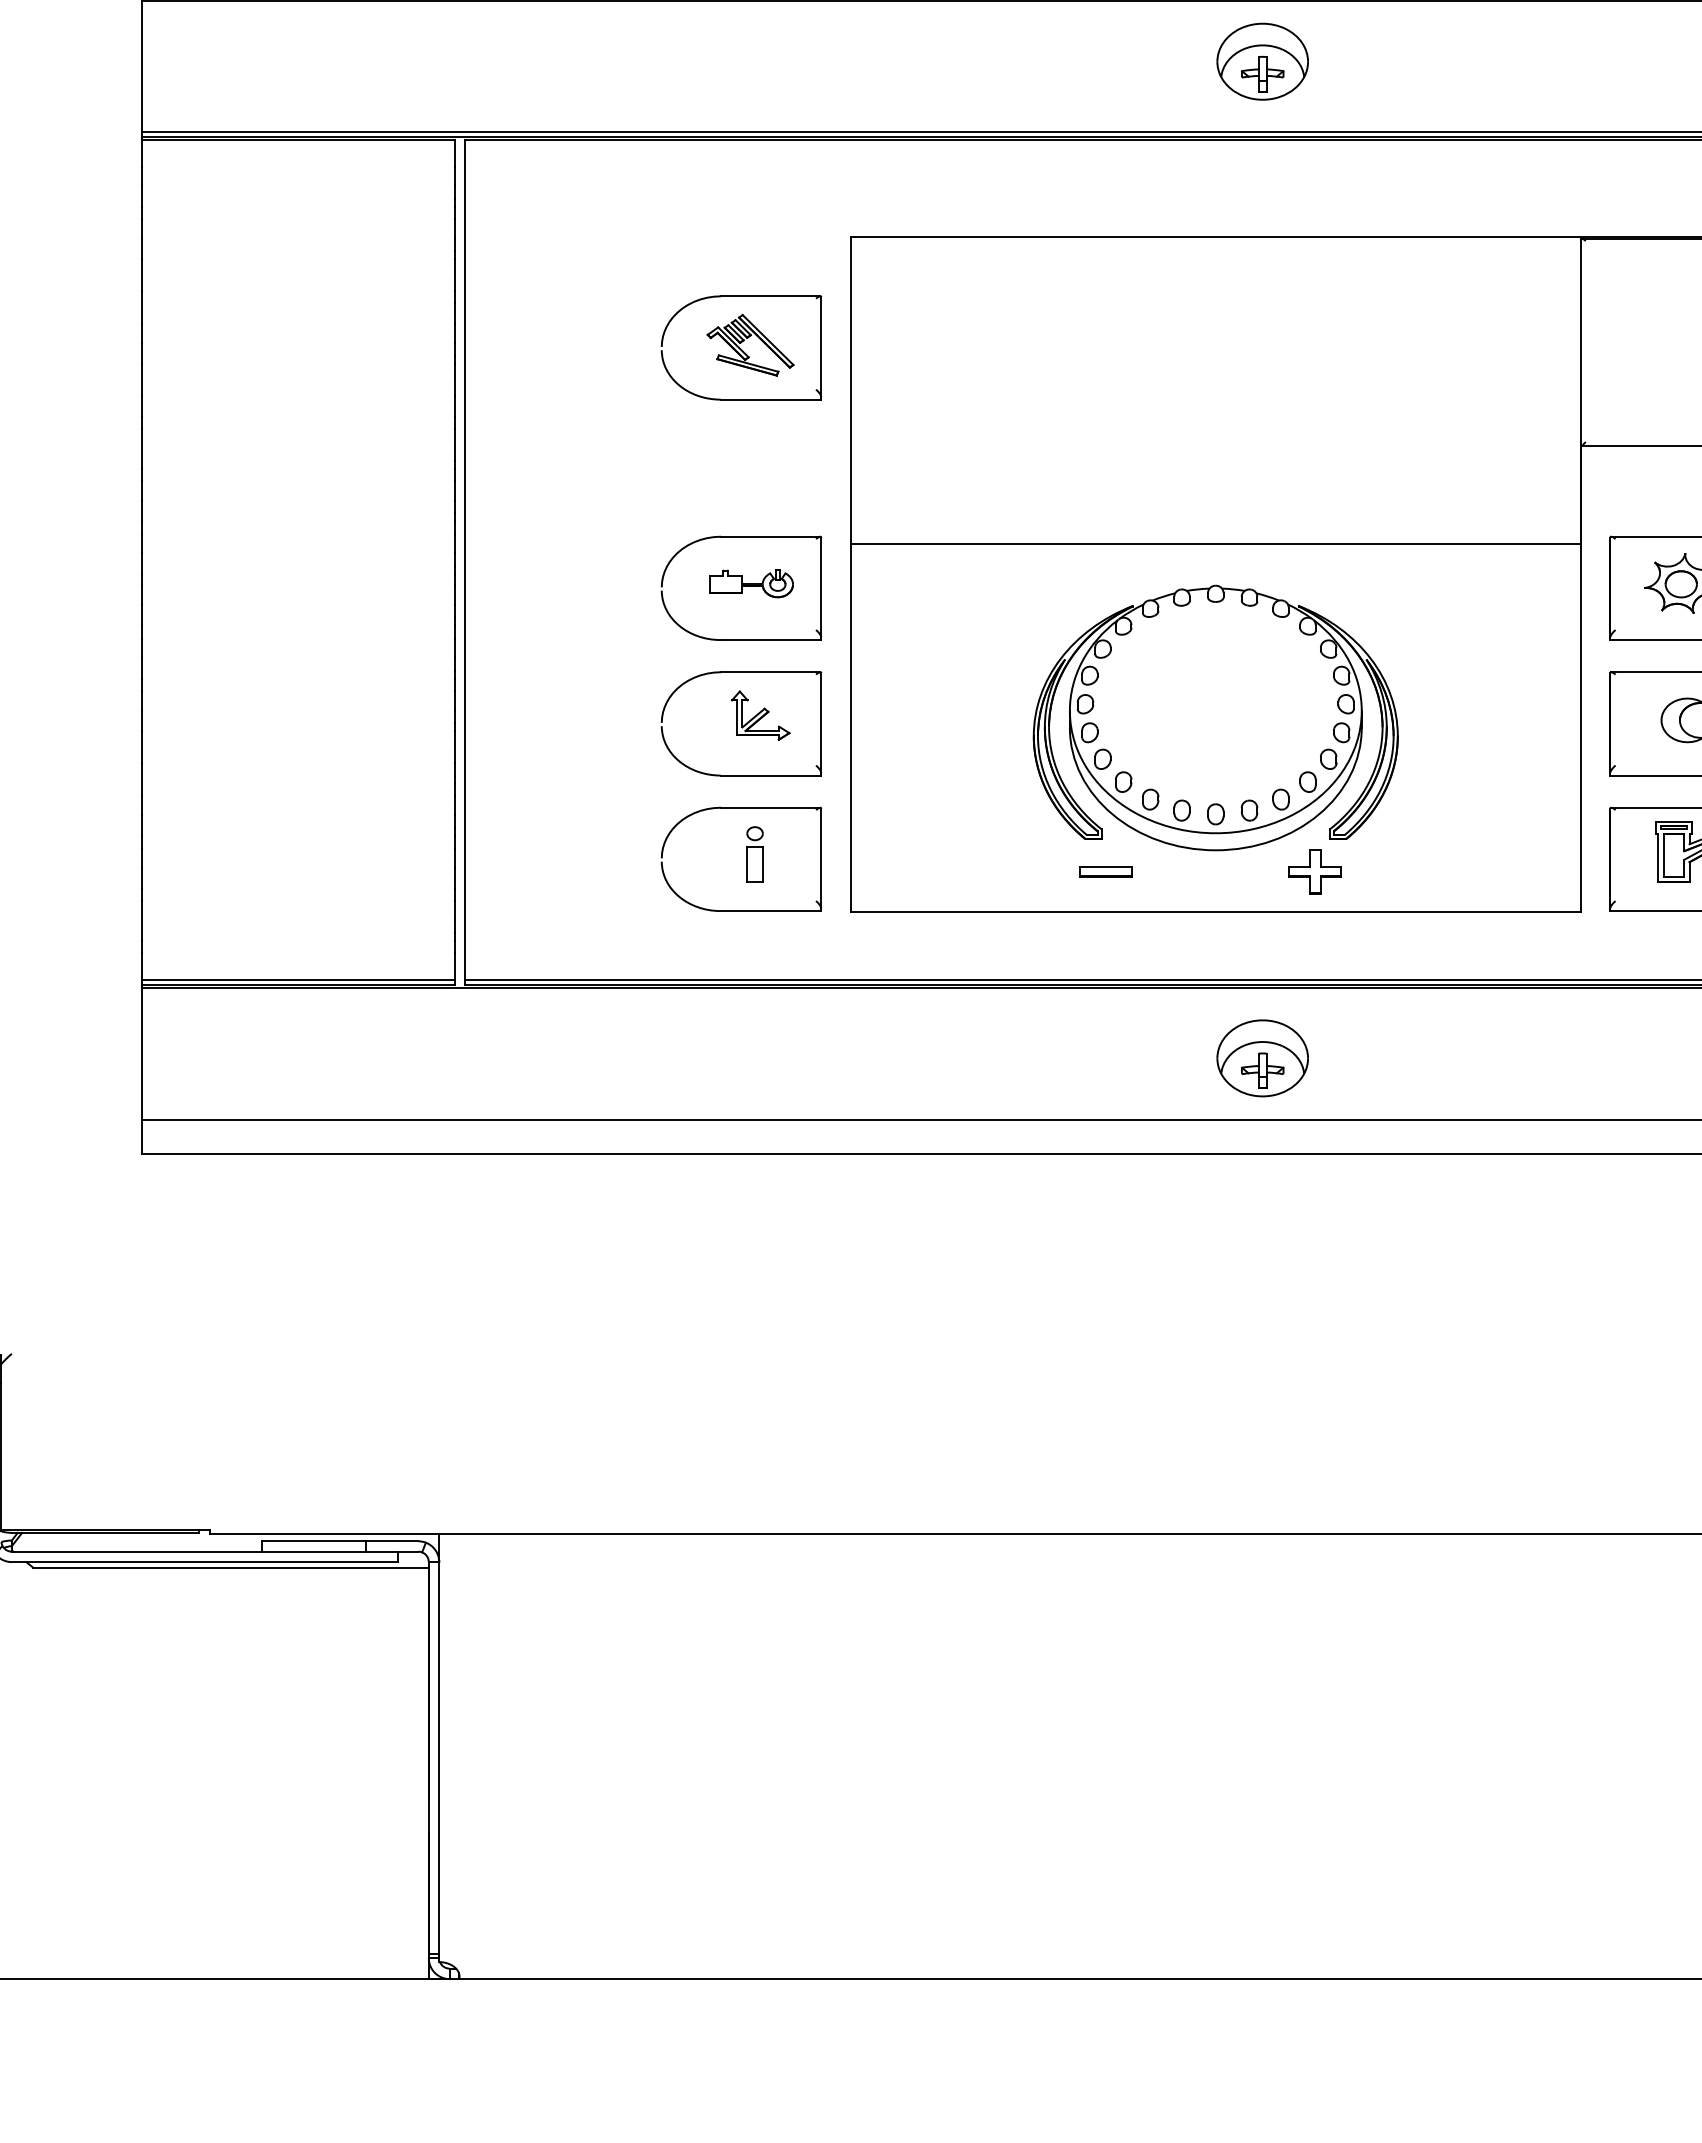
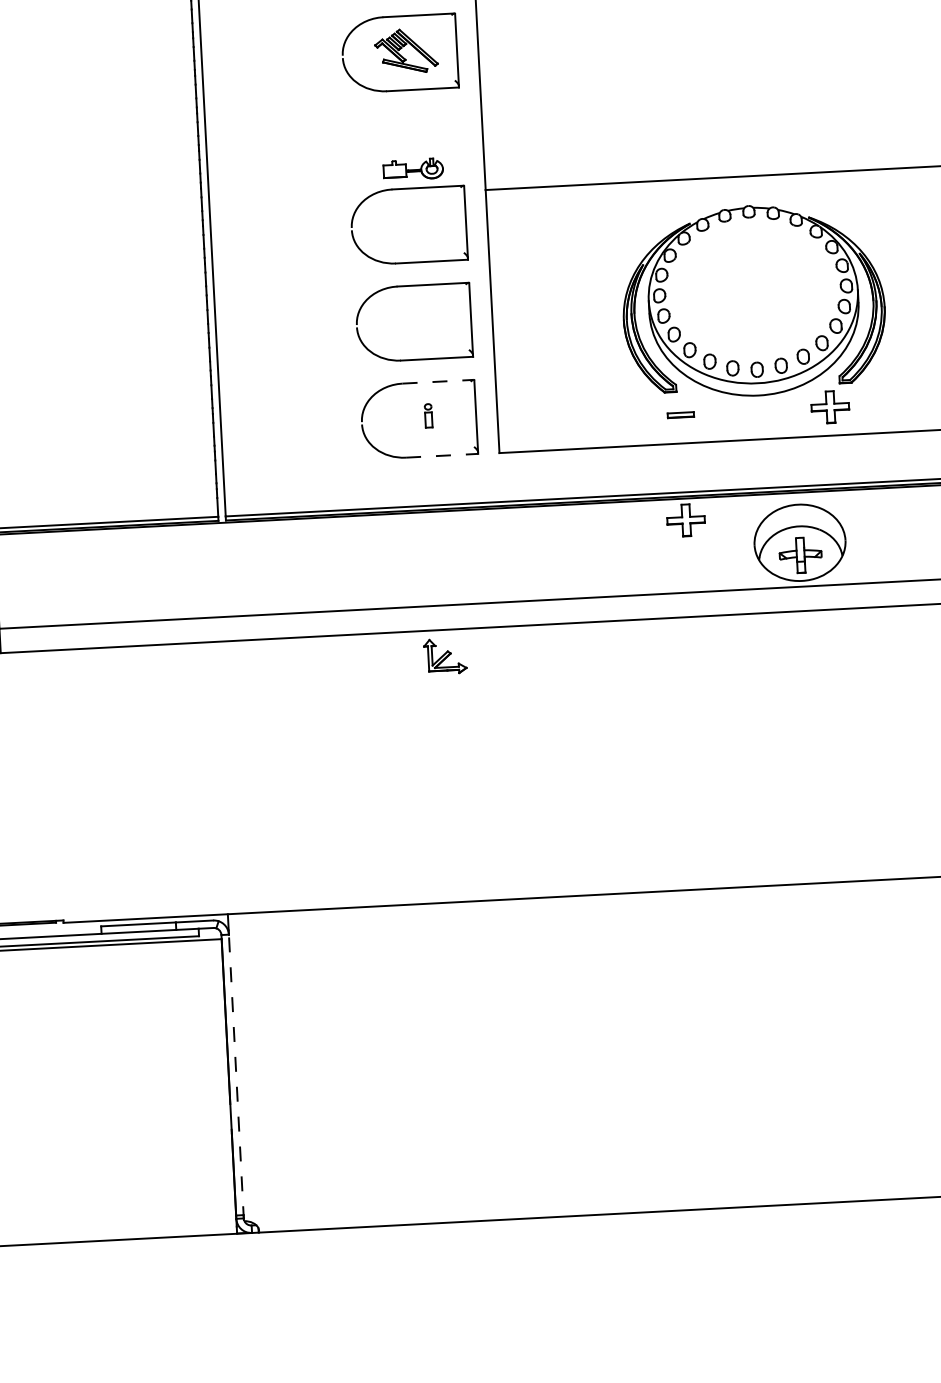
part: (751, 583) -> (413, 169), moved
part: (760, 715) -> (445, 656), moved
line: (770, 807) -> (437, 381), solid -> dashed
part: (754, 854) -> (428, 415), size x0.6
part: (1105, 871) -> (680, 414), size x0.7
line: (771, 911) -> (442, 456), solid -> dashed
part: (1105, 1018) -> (685, 520), added
part: (1262, 1058) -> (799, 542), size x1.4
line: (439, 1762) -> (236, 1078), solid -> dashed

